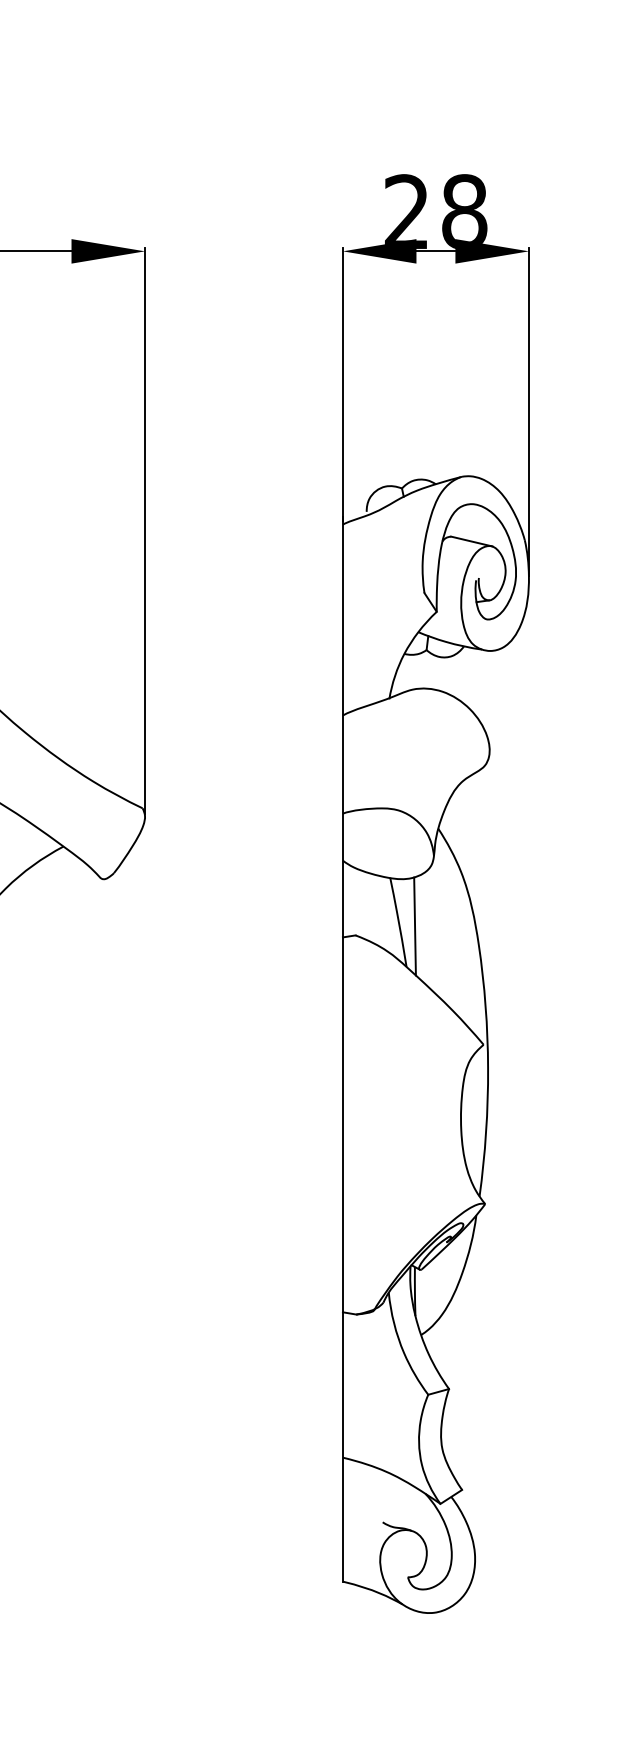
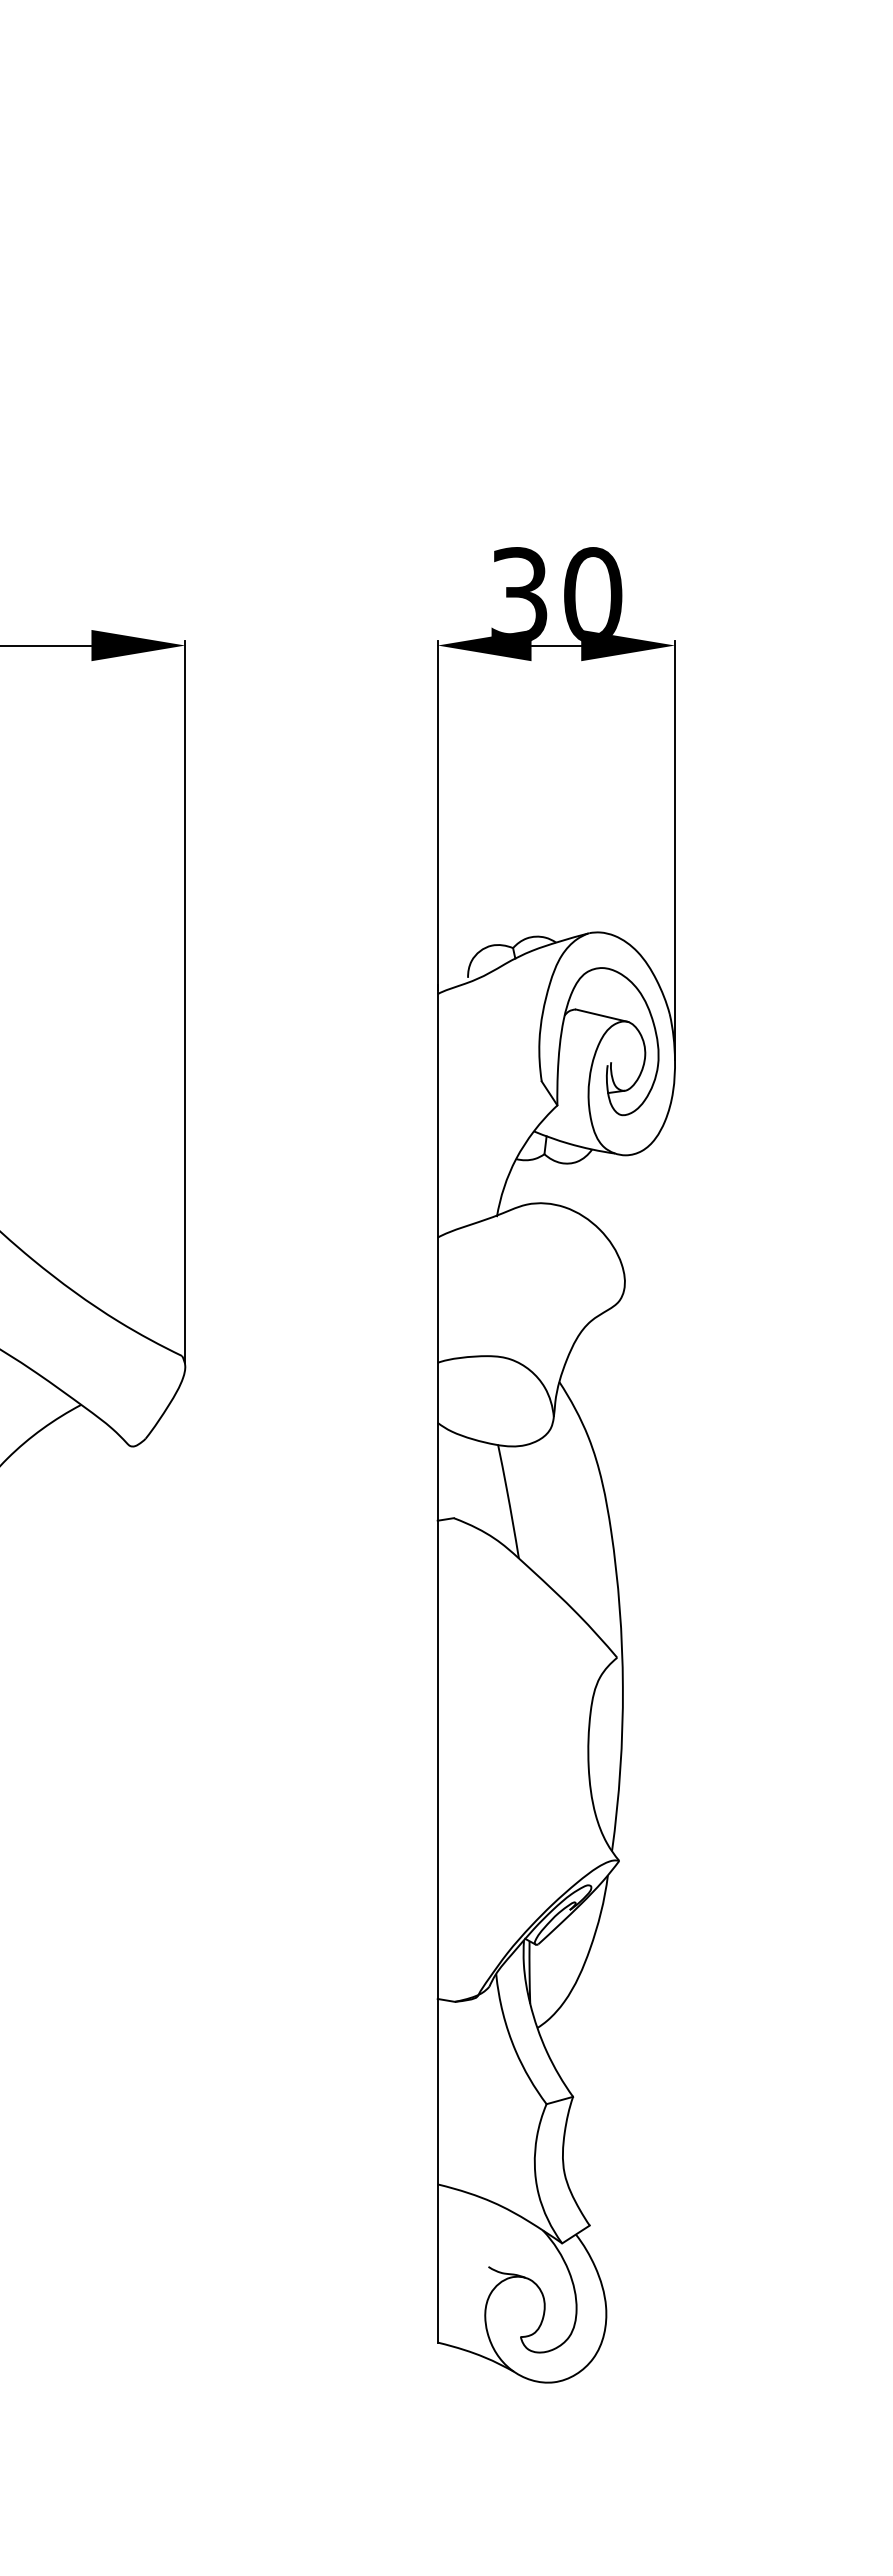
text: (436, 211) -> (556, 594), 28 -> 30
line: (414, 926) -> (529, 1506), removed

